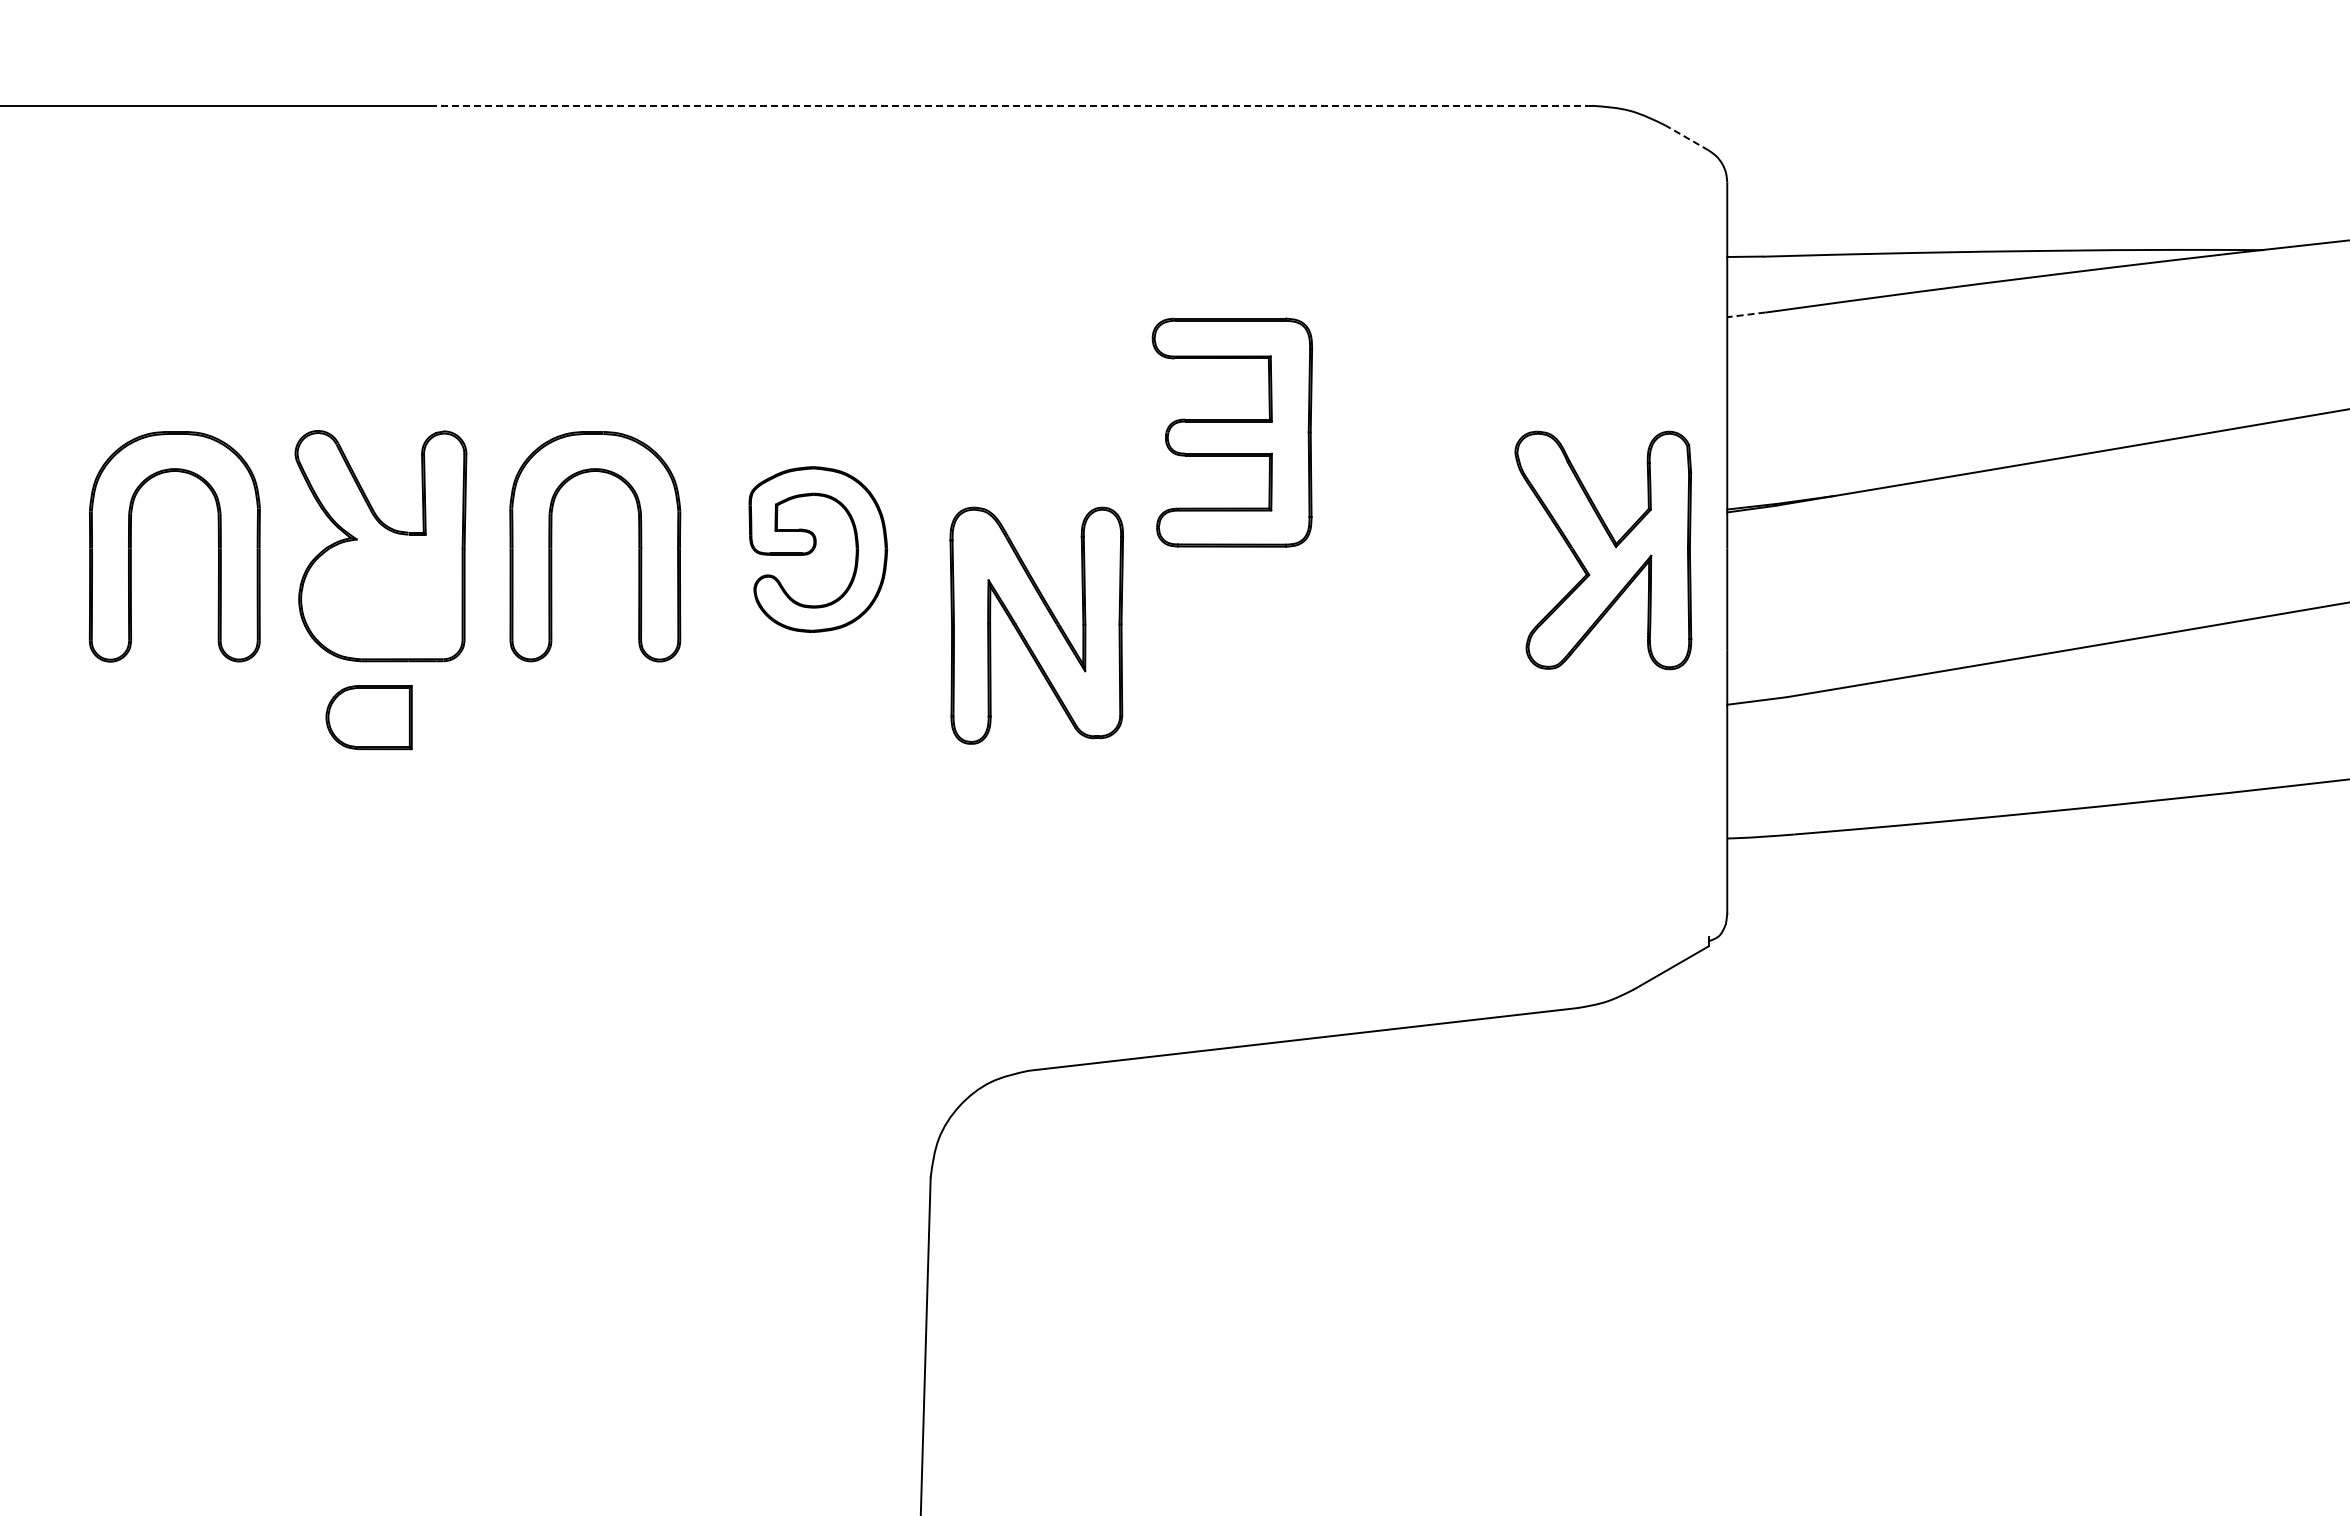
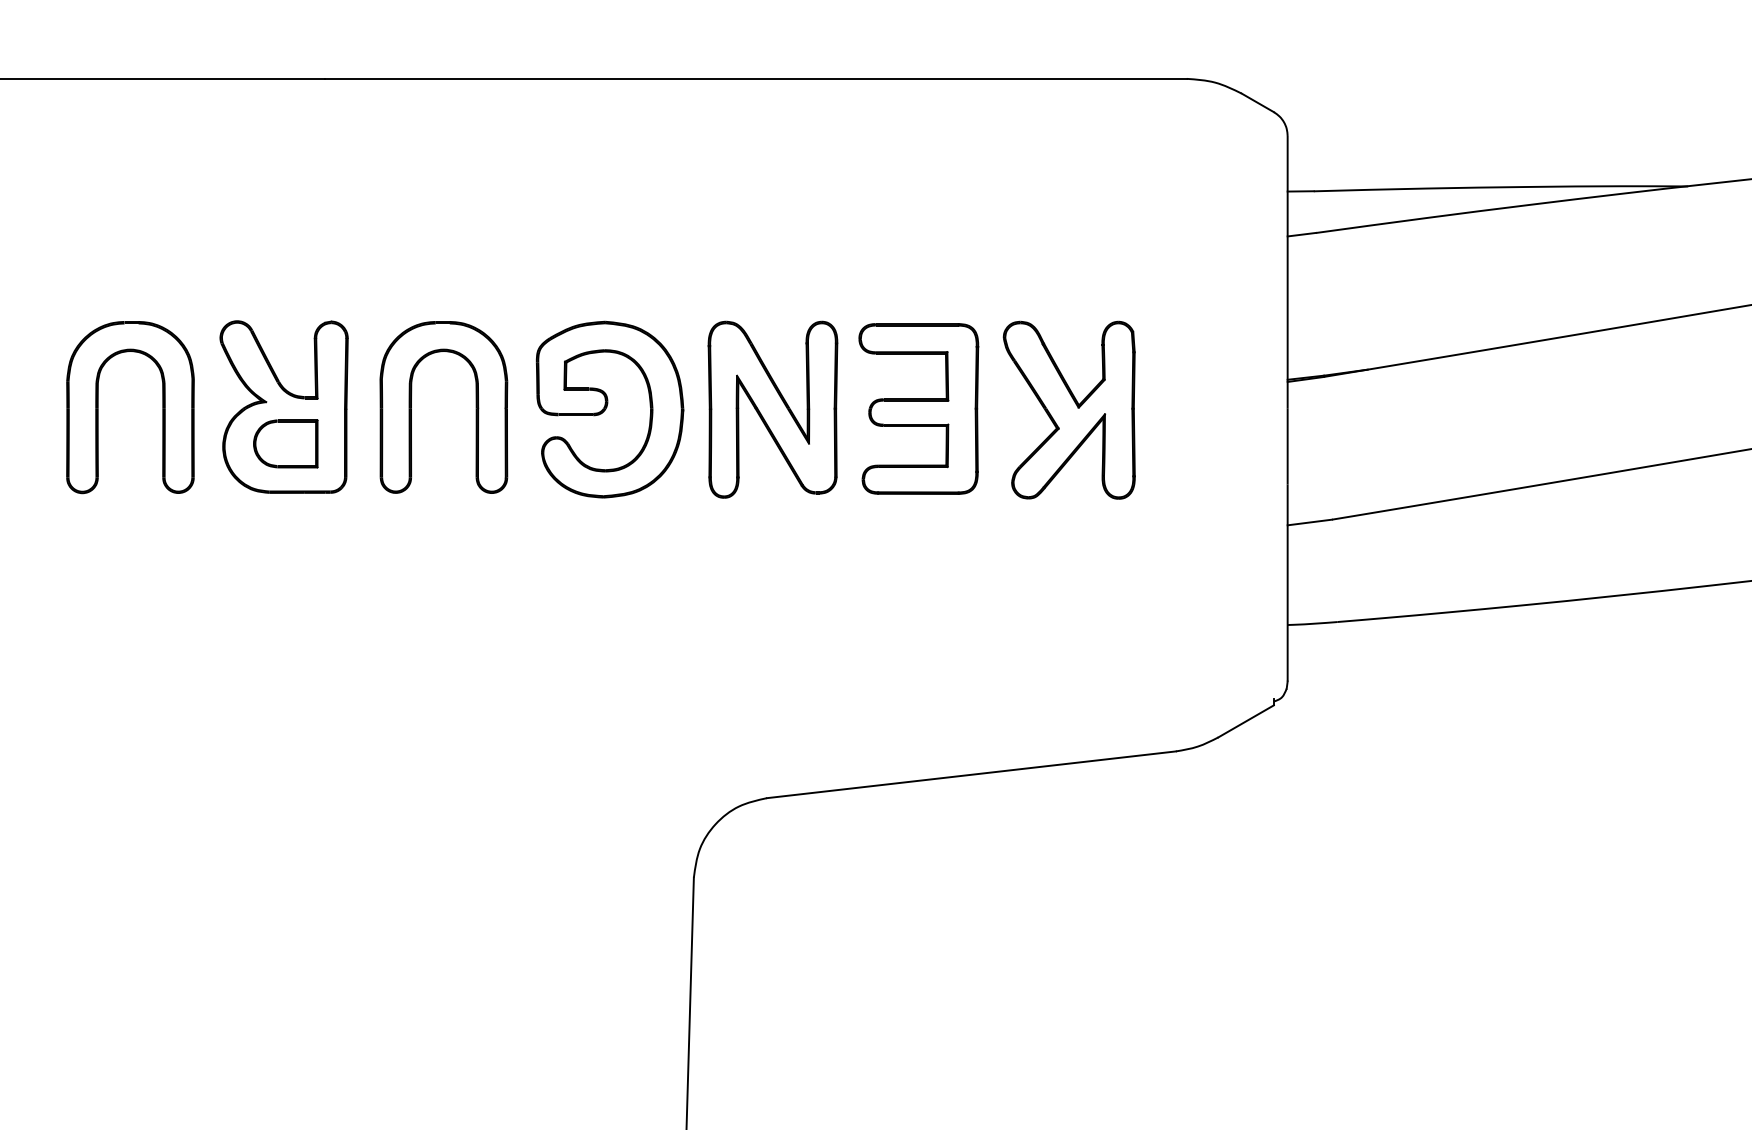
line: (1014, 105) -> (756, 78), dashed -> solid
line: (1687, 138) -> (1258, 103), dashed -> solid
line: (1745, 314) -> (1301, 234), dashed -> solid
part: (1232, 432) -> (918, 408), moved
part: (818, 549) -> (610, 409), size x1.43
part: (1603, 550) -> (1069, 410), moved
part: (1036, 625) -> (772, 409), moved
part: (368, 717) -> (285, 443), moved

